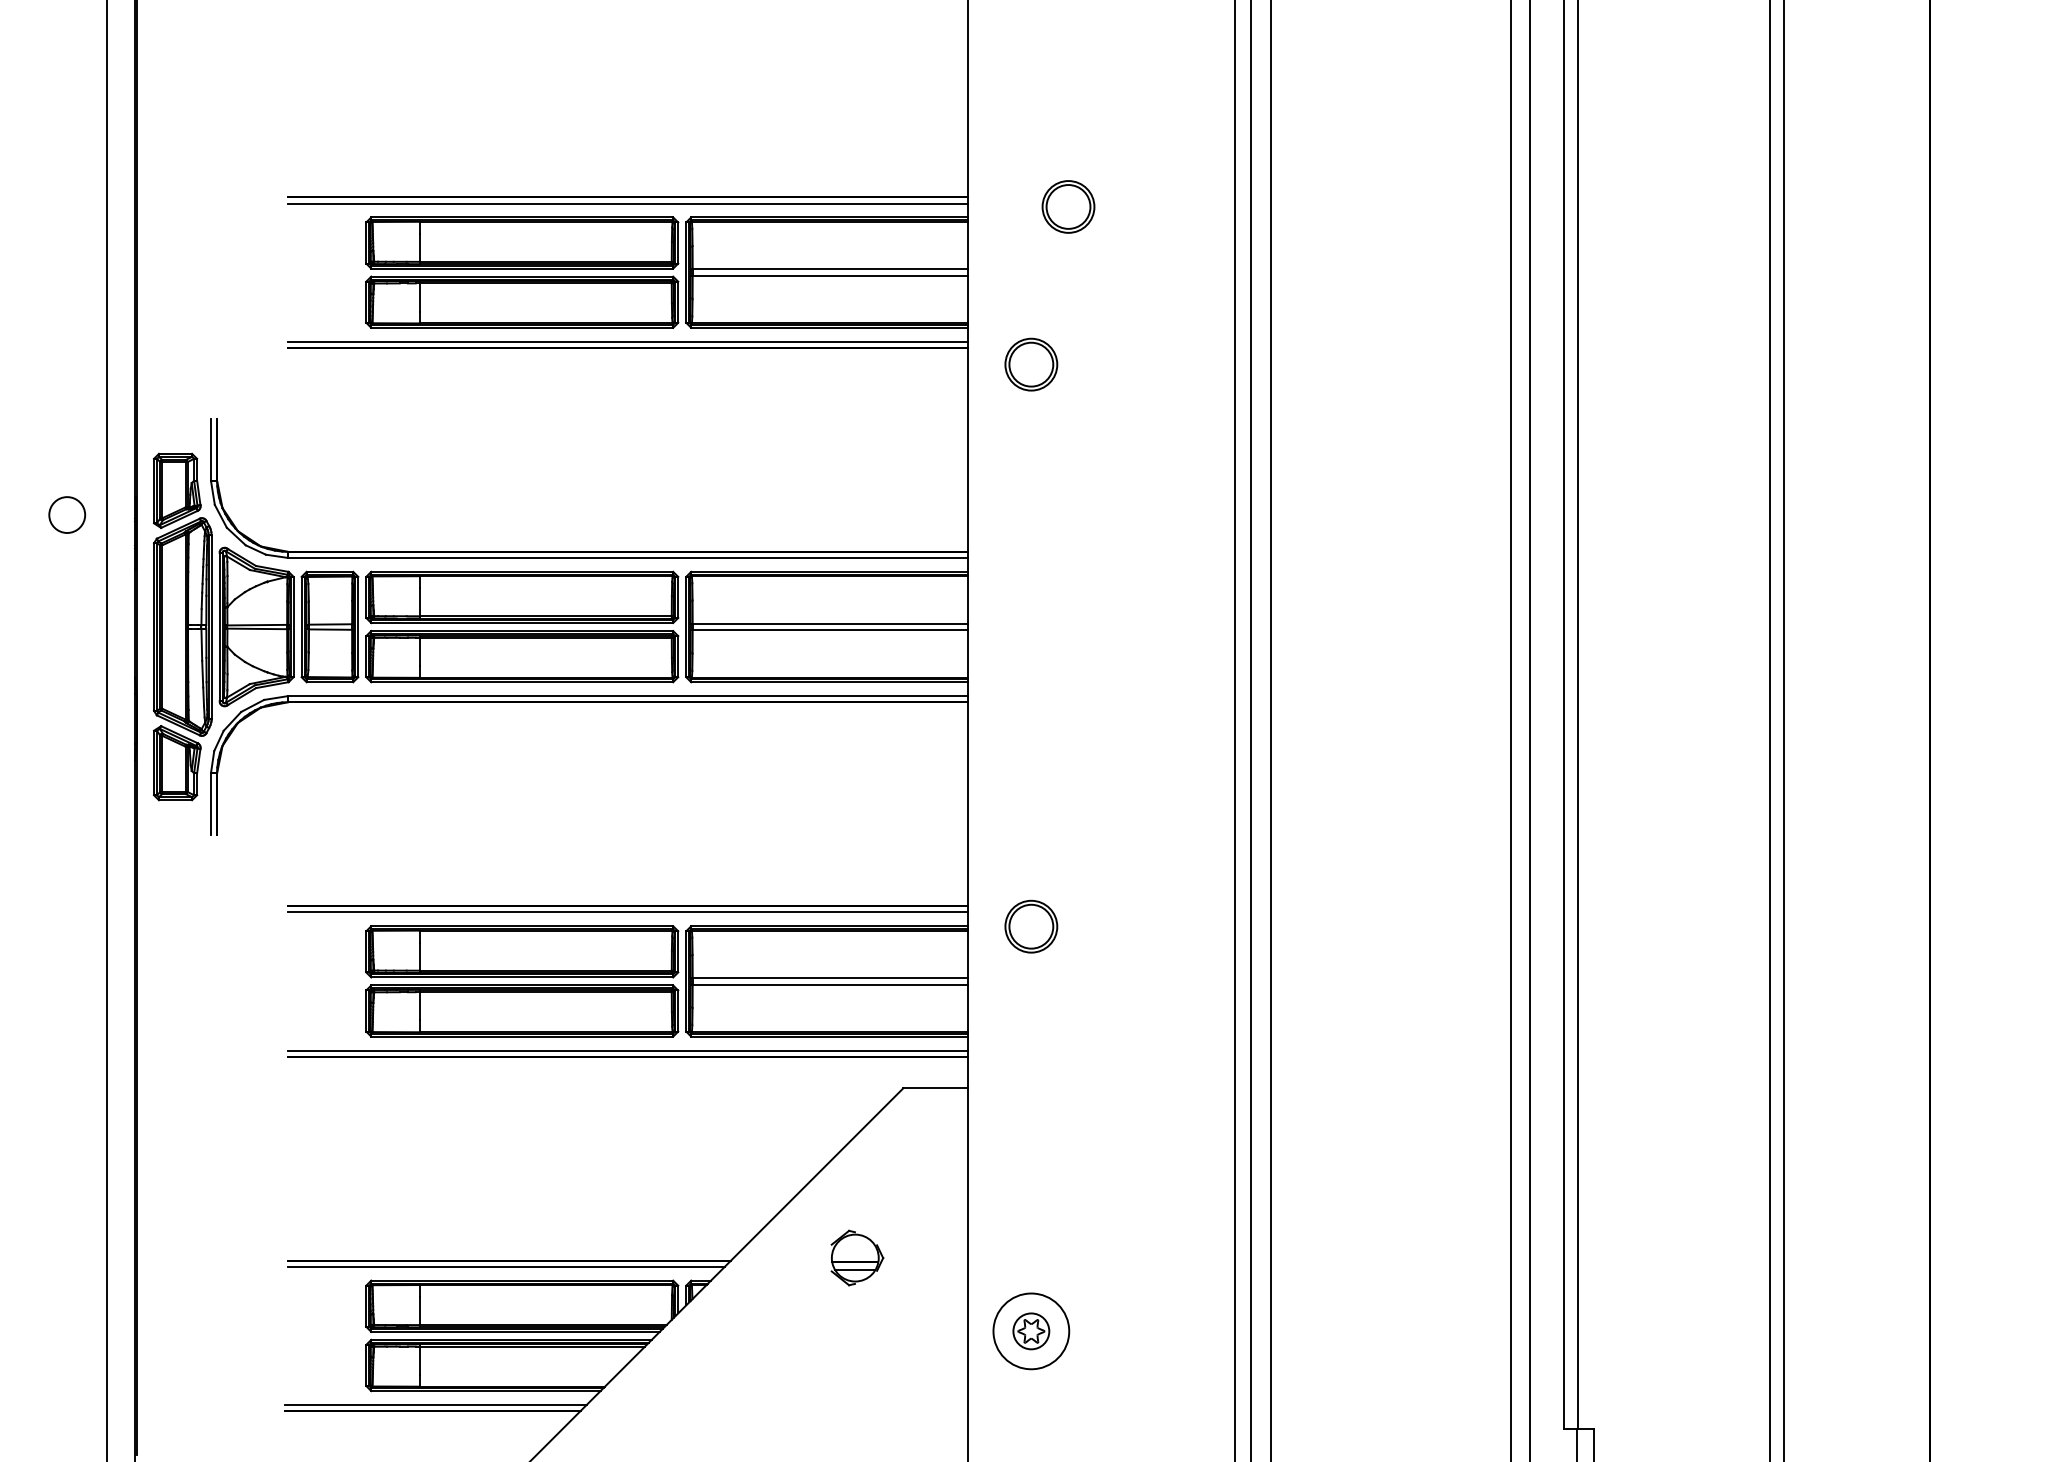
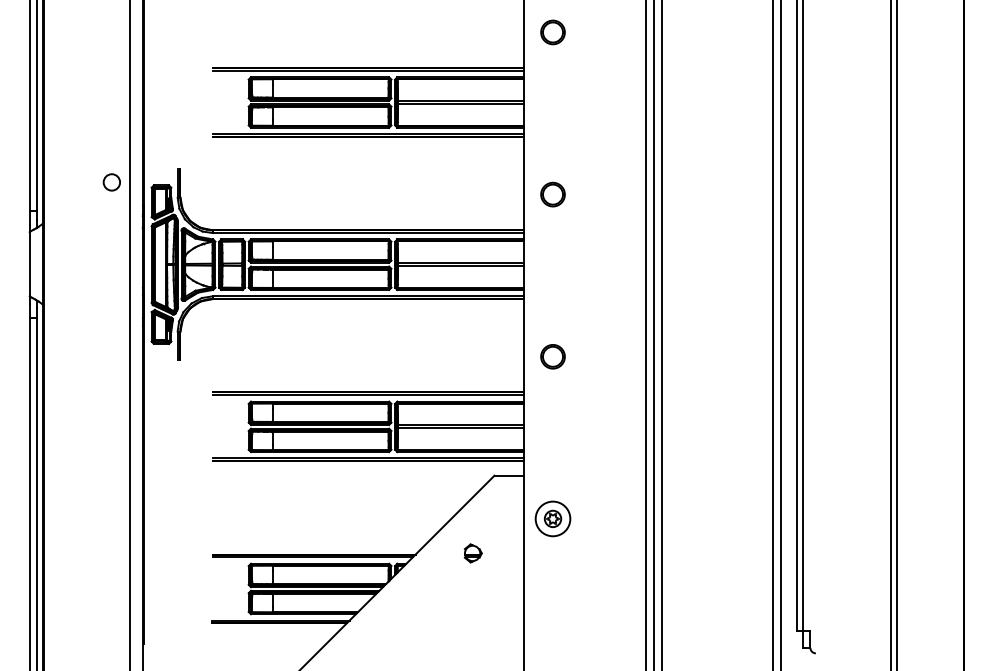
part: (1067, 207) -> (552, 32), moved
part: (1030, 364) -> (552, 194), moved
circle: (66, 515) -> (111, 182), moved
part: (1030, 926) -> (552, 356), moved
part: (855, 1258) -> (472, 553), size x0.71
part: (1030, 1330) -> (552, 518), moved

